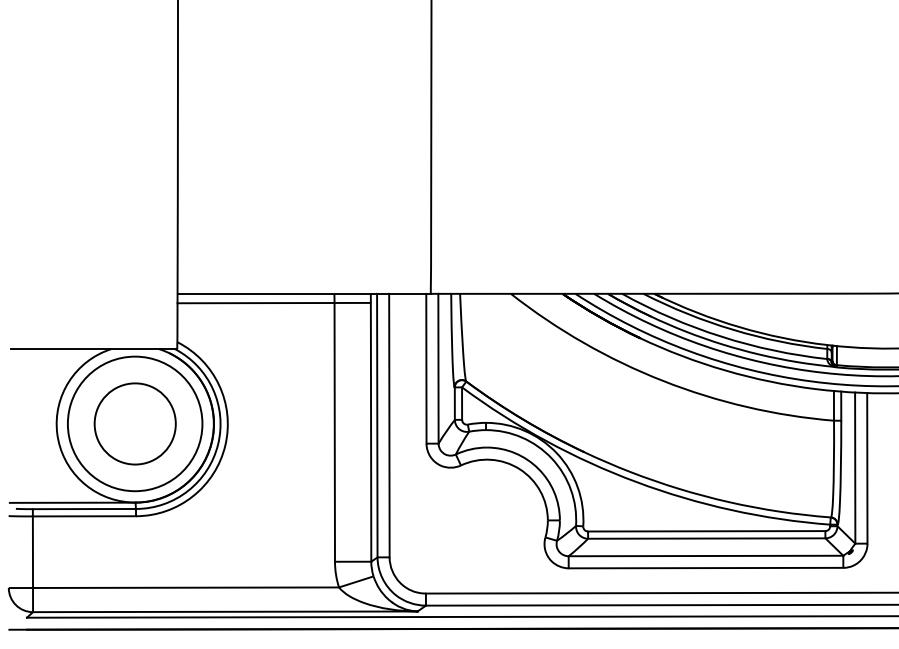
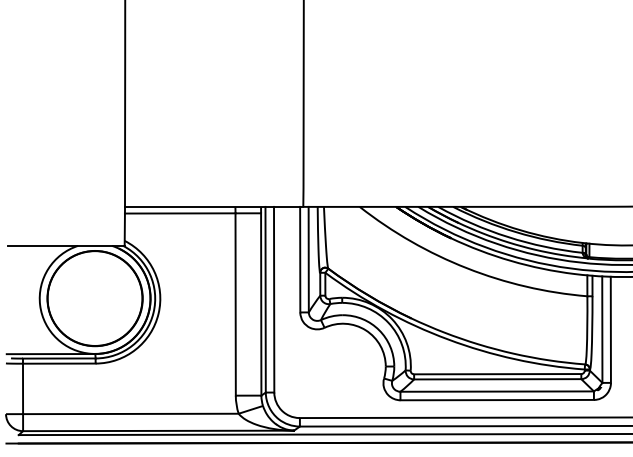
circle: (134, 423) -> (94, 298), size x1.67

